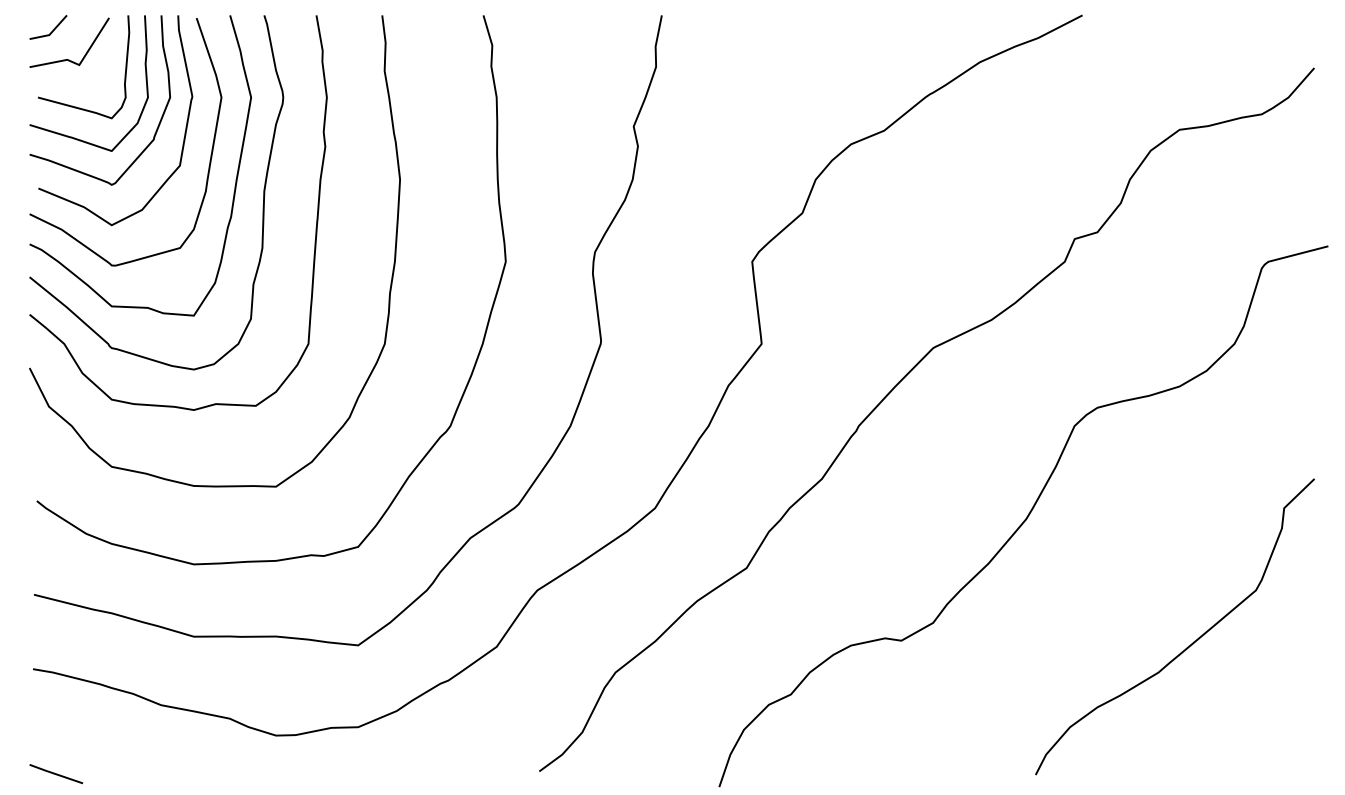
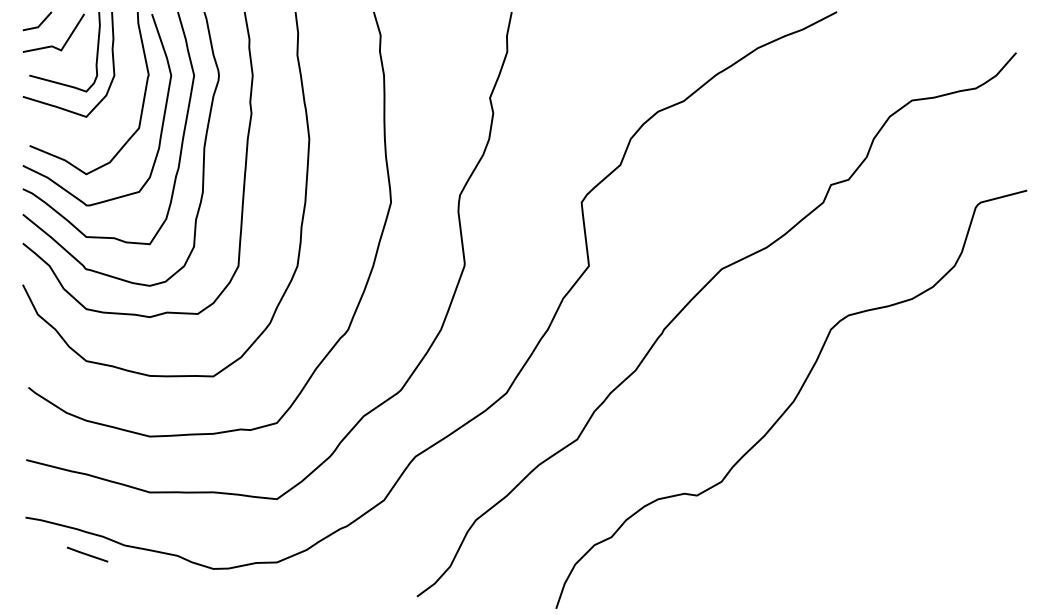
curve: (158, 123) -> (122, 95), removed
curve: (1187, 646) -> (918, 500), removed
line: (56, 774) -> (87, 554), moved

